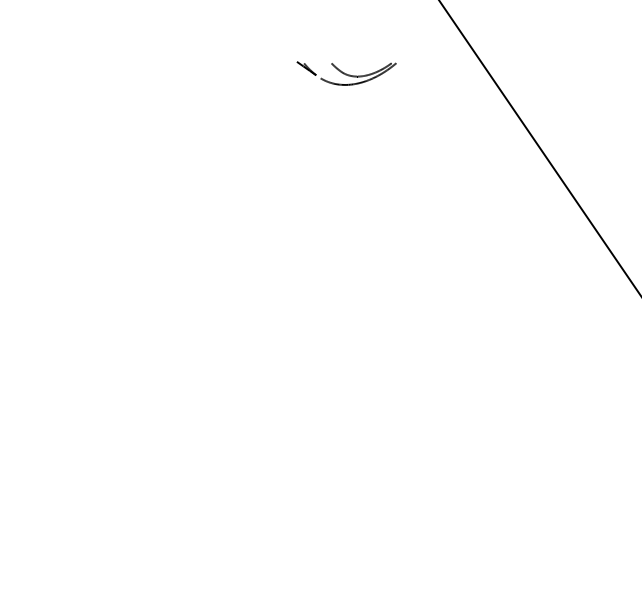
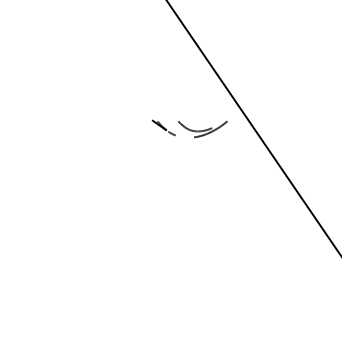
part: (346, 72) -> (189, 128), size x1.67

